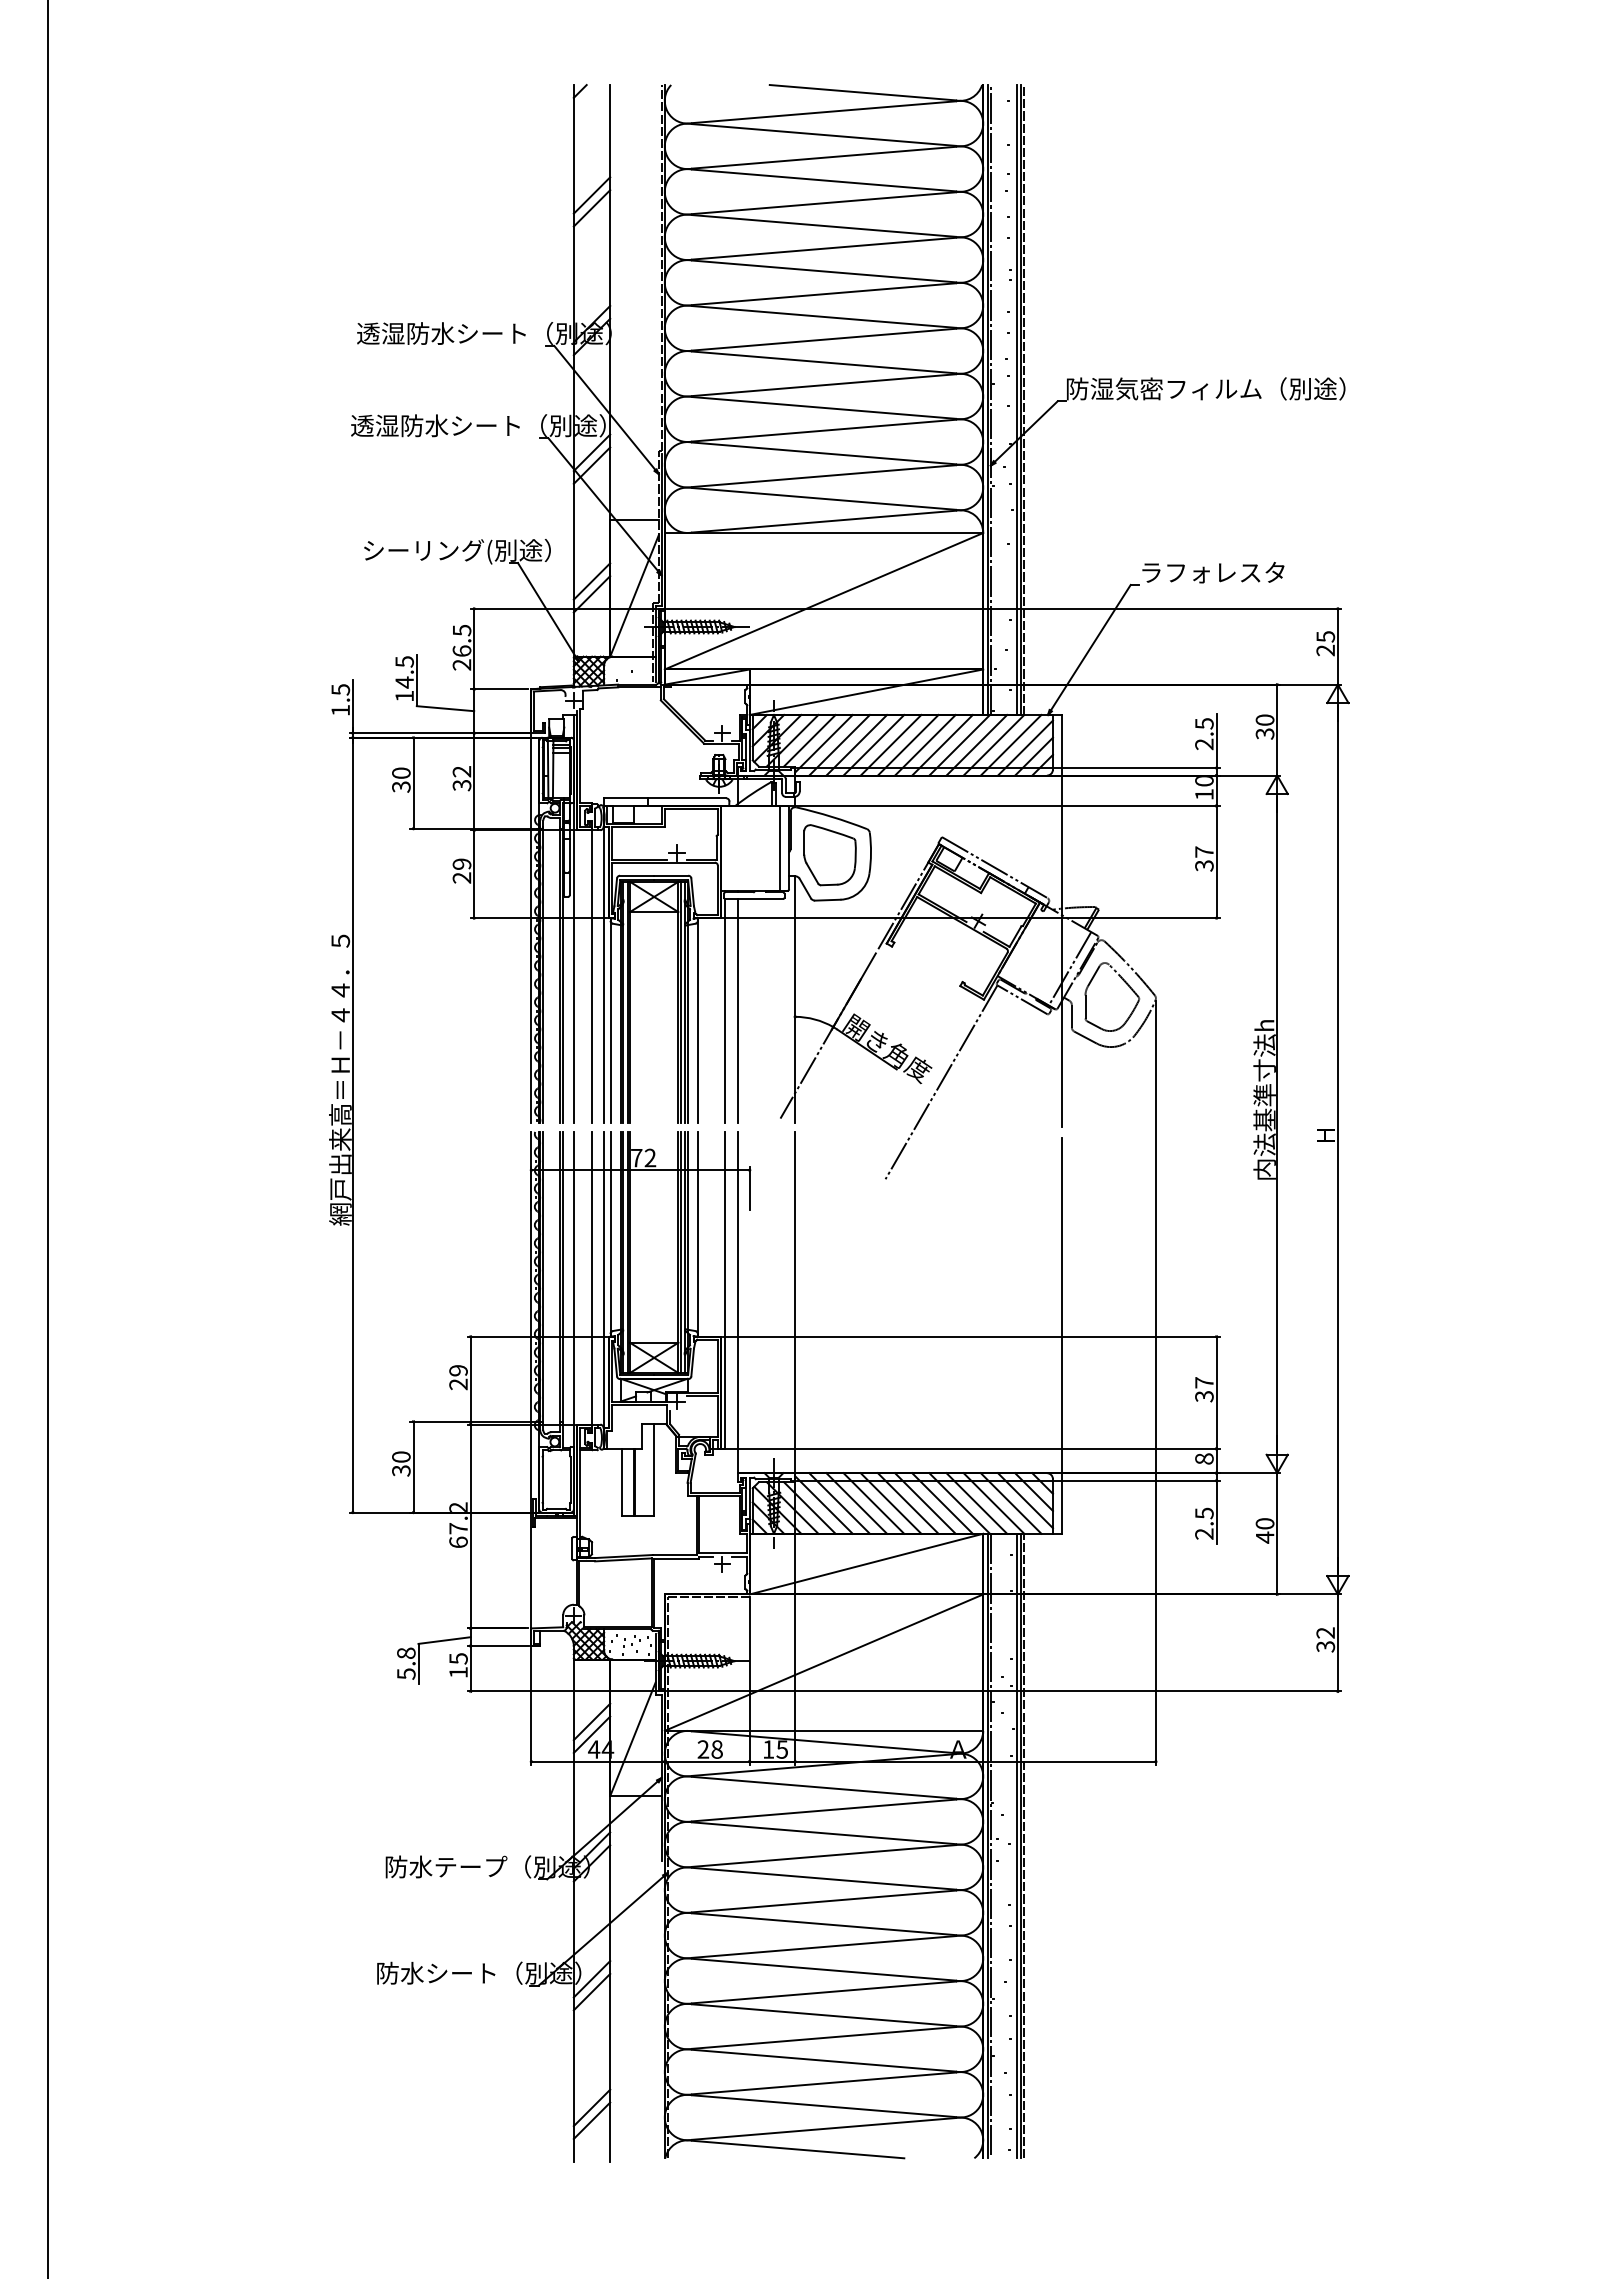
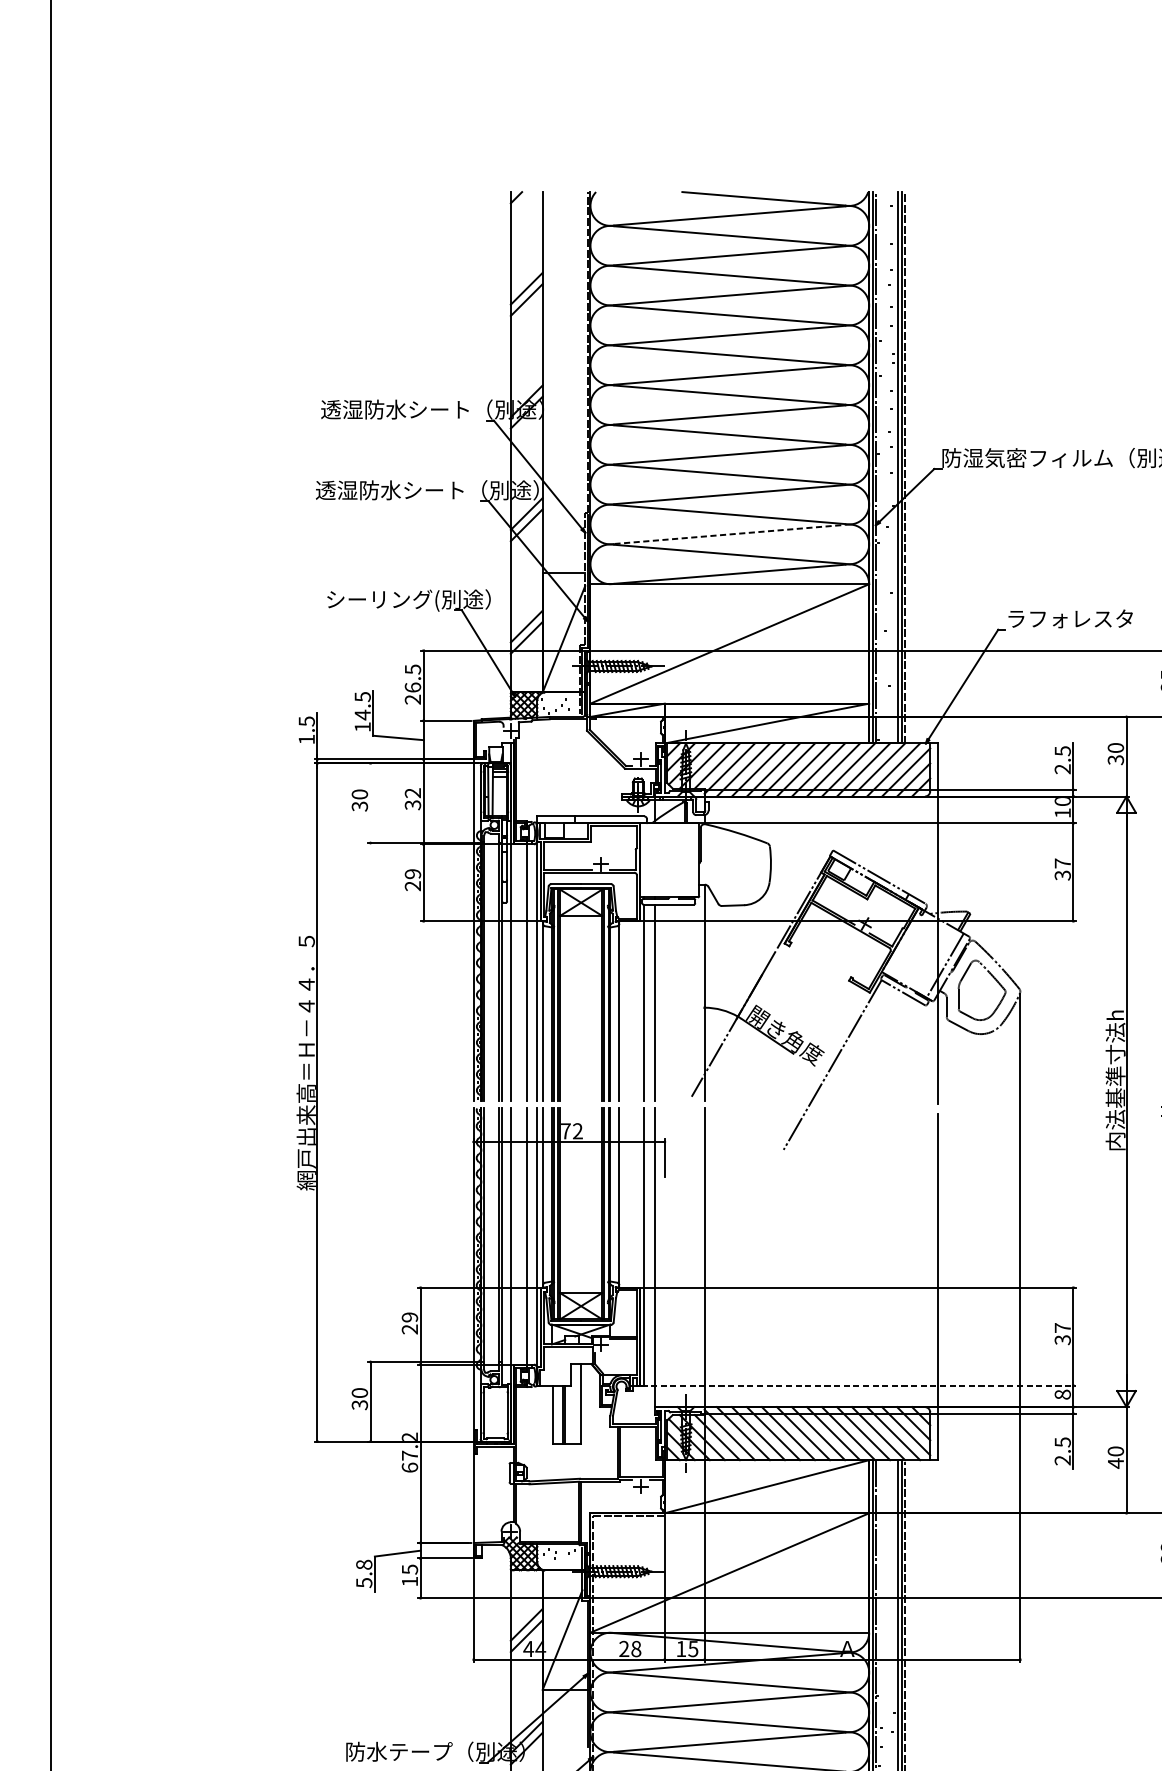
line: (824, 476) -> (730, 534), solid -> dashed
line: (413, 782) -> (370, 802), removed
line: (780, 847) -> (691, 859), removed
part: (829, 855) -> (734, 866), removed
line: (971, 1448) -> (858, 1385), solid -> dashed

